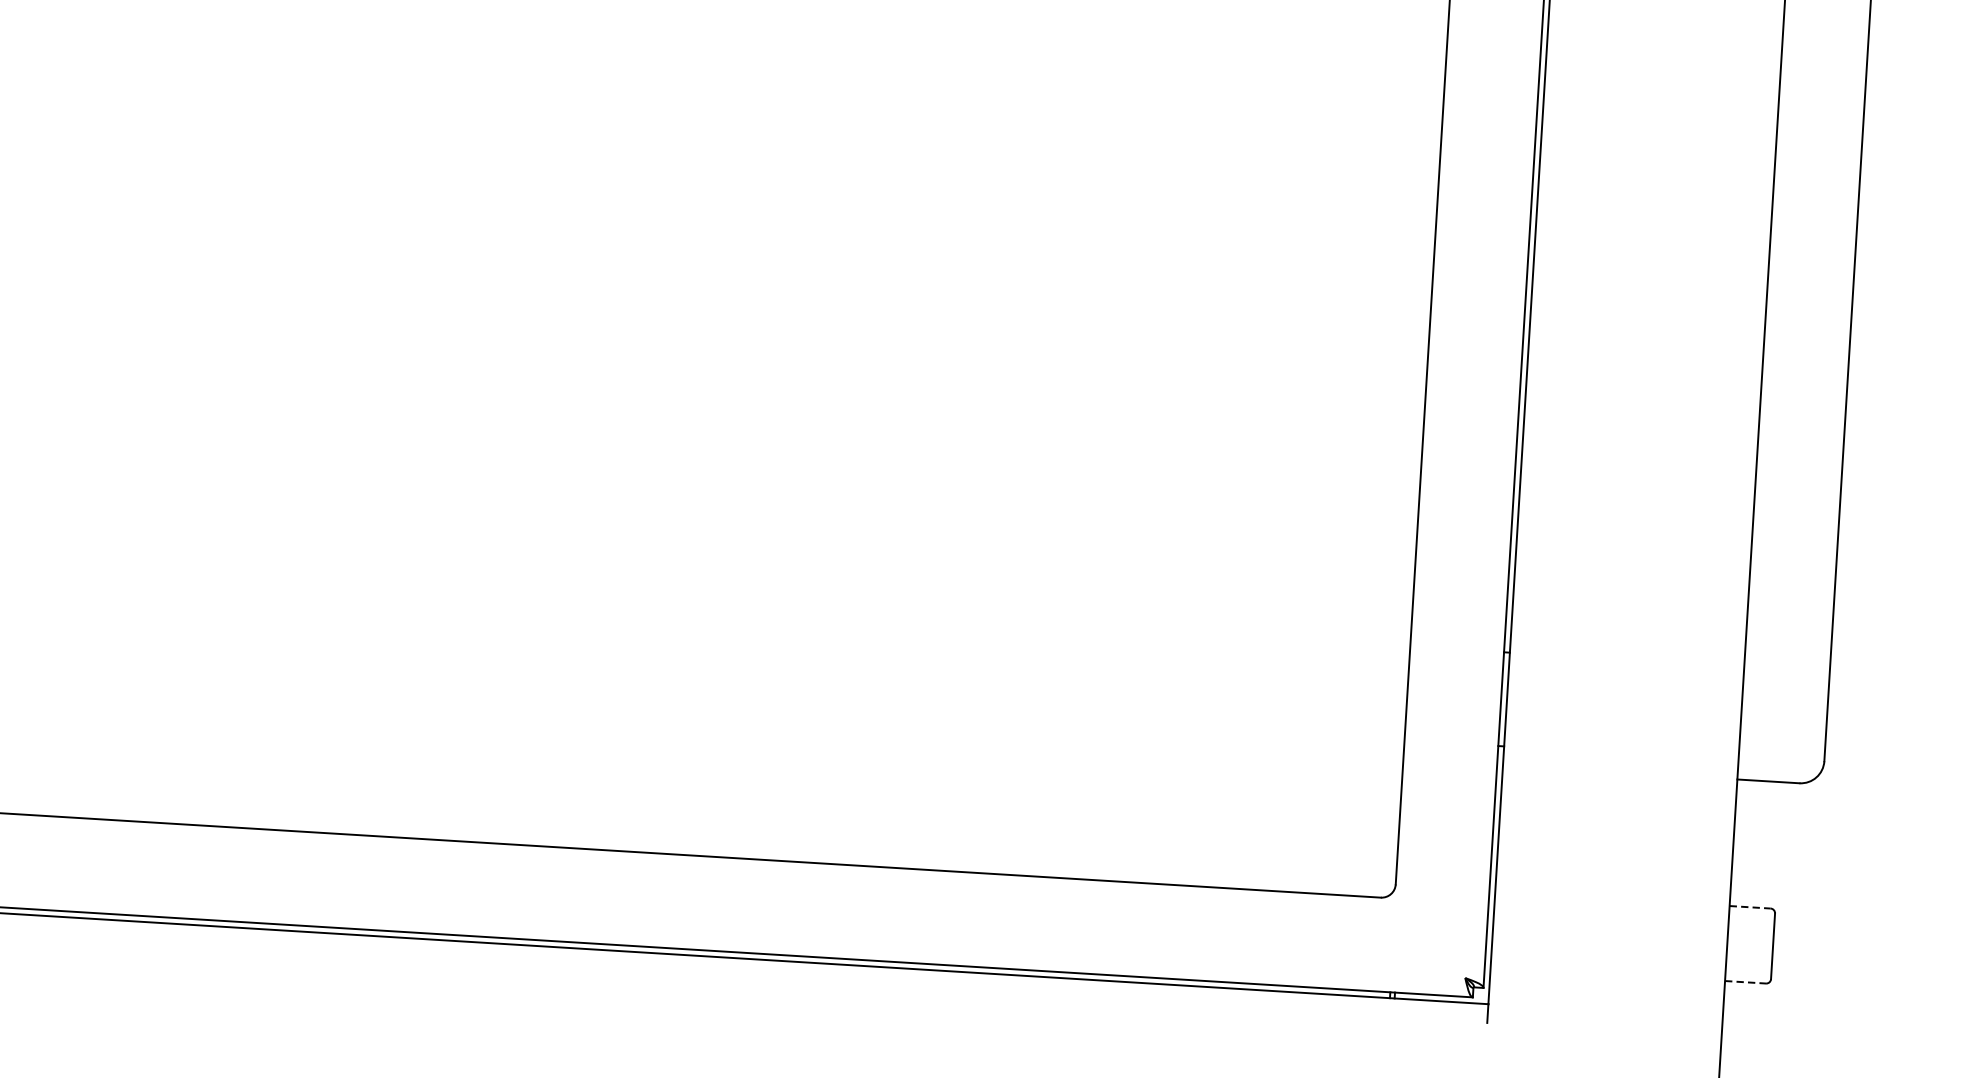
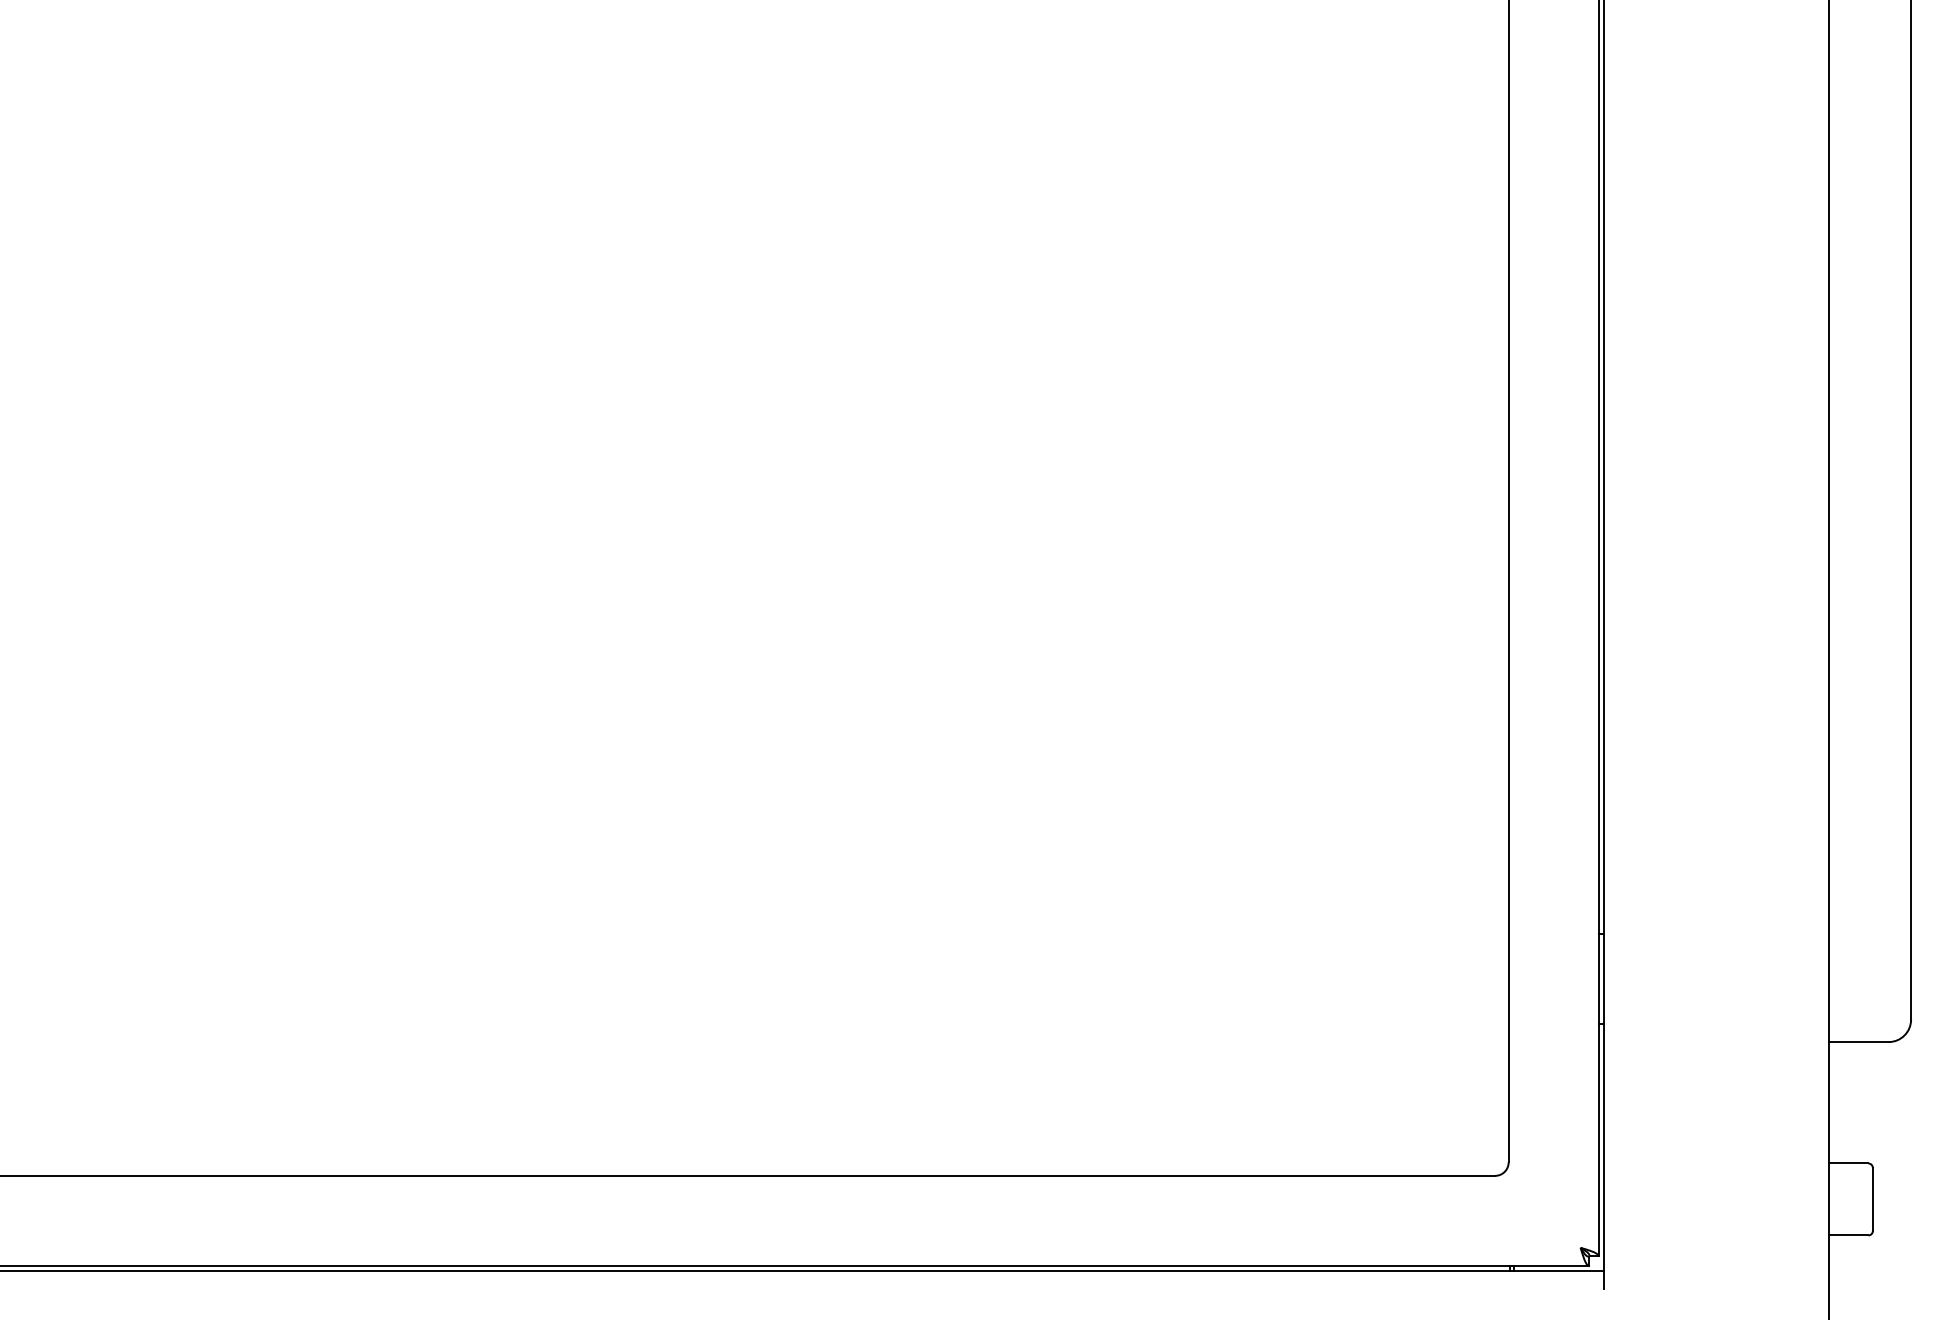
line: (1749, 907) -> (1848, 1163), dashed -> solid
line: (1745, 982) -> (1848, 1235), dashed -> solid

